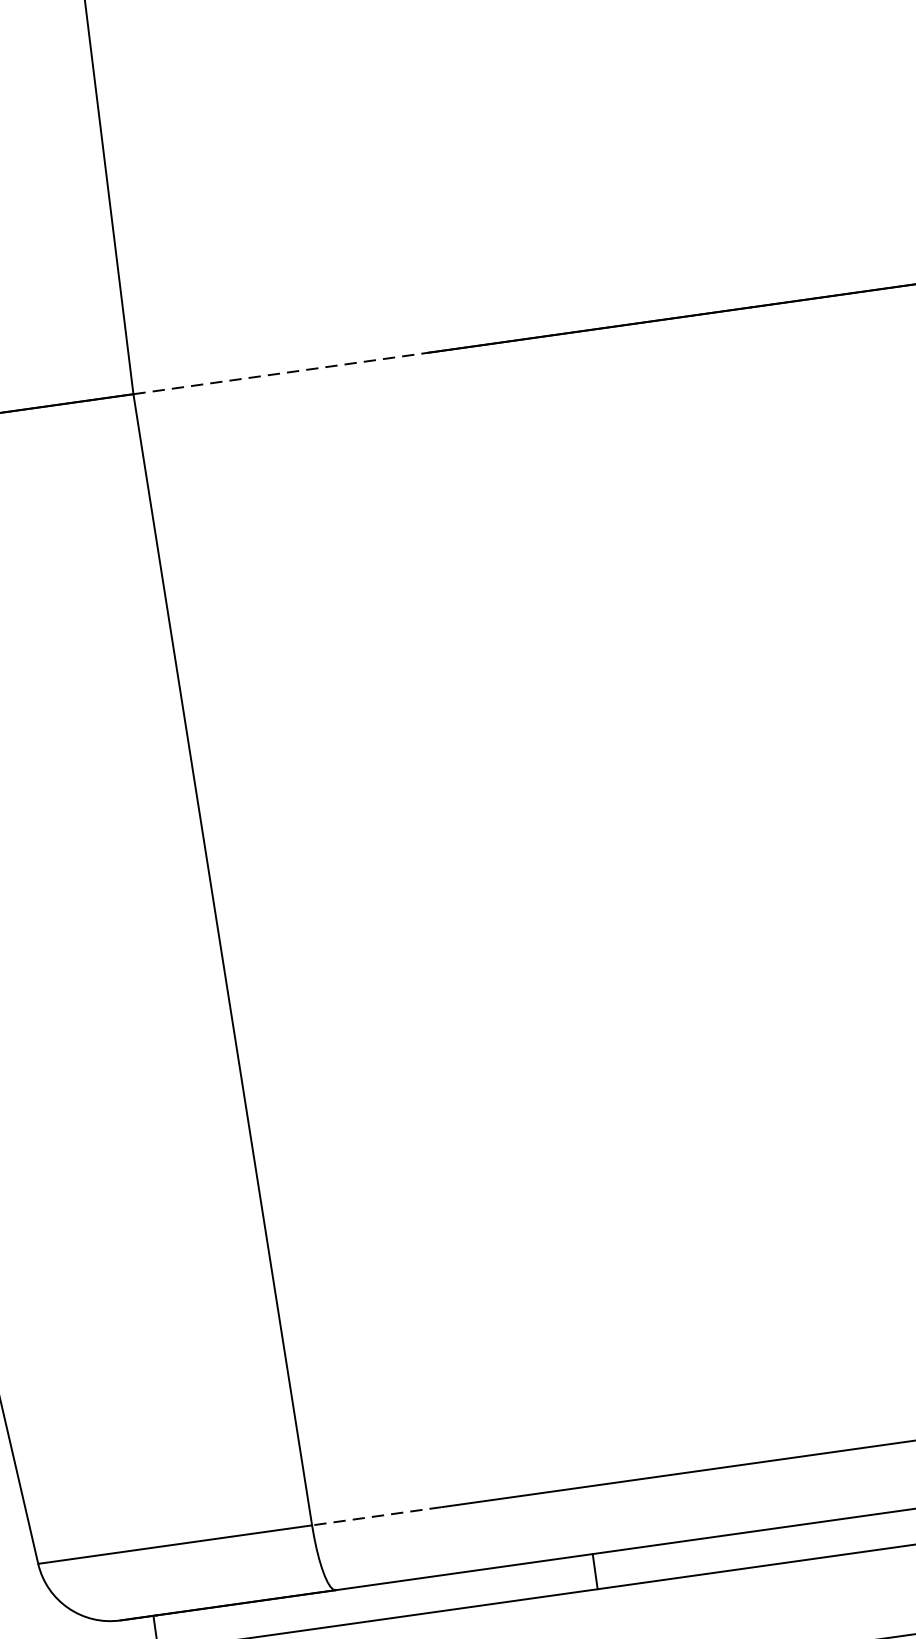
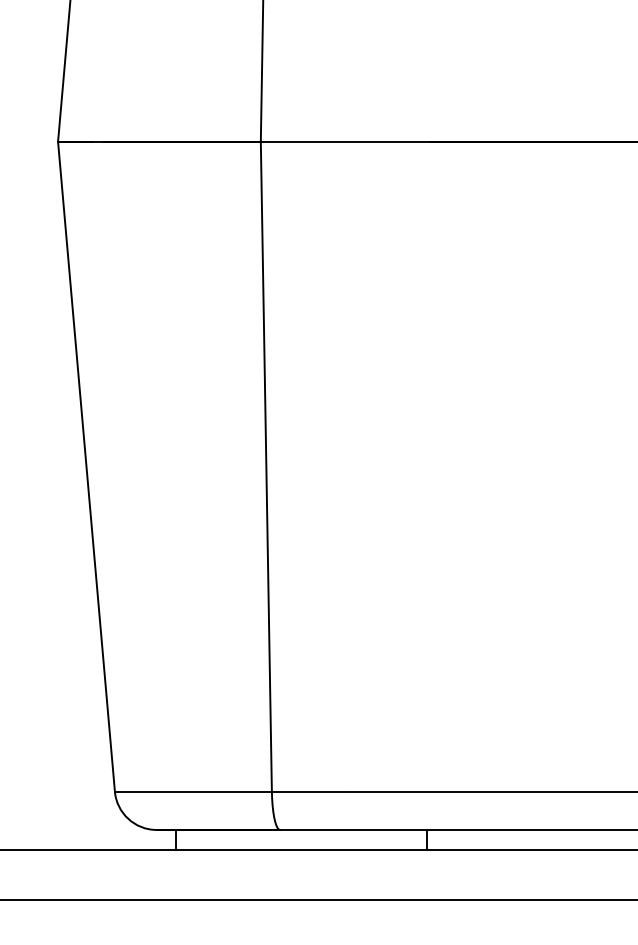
line: (281, 373) -> (345, 141), dashed -> solid
line: (375, 1516) -> (308, 791), dashed -> solid

